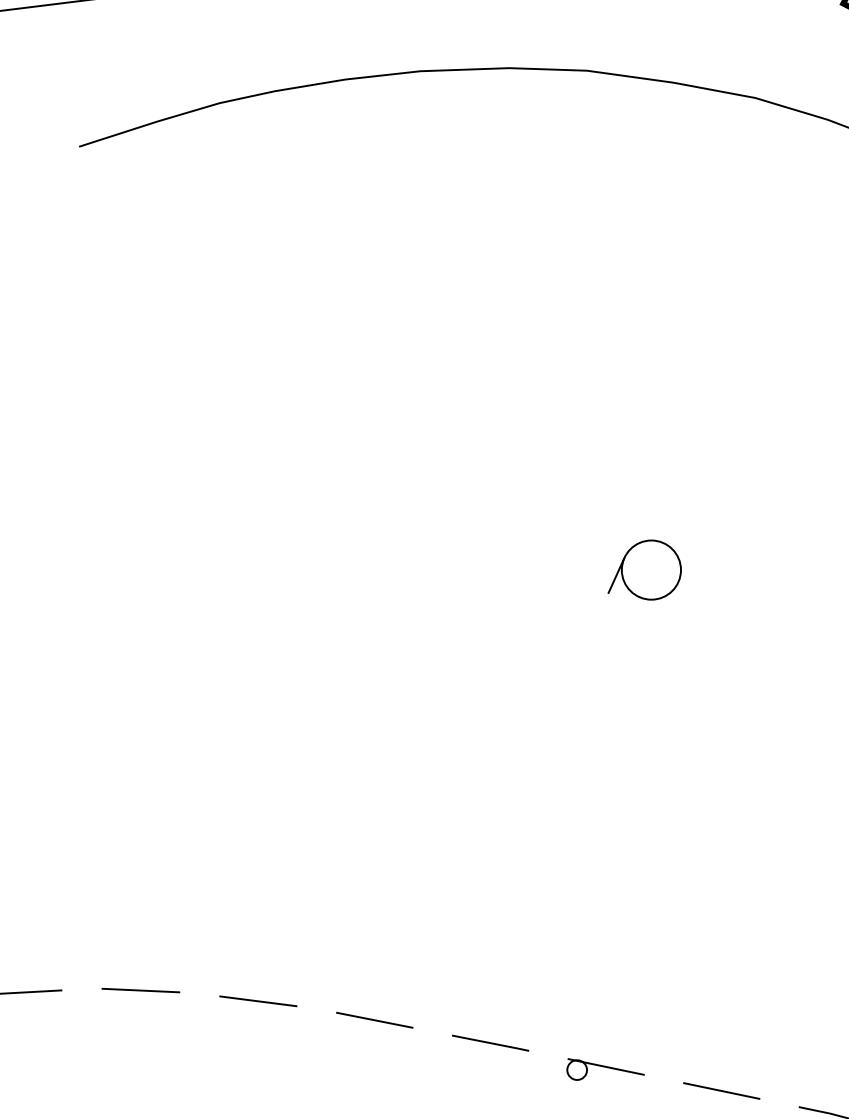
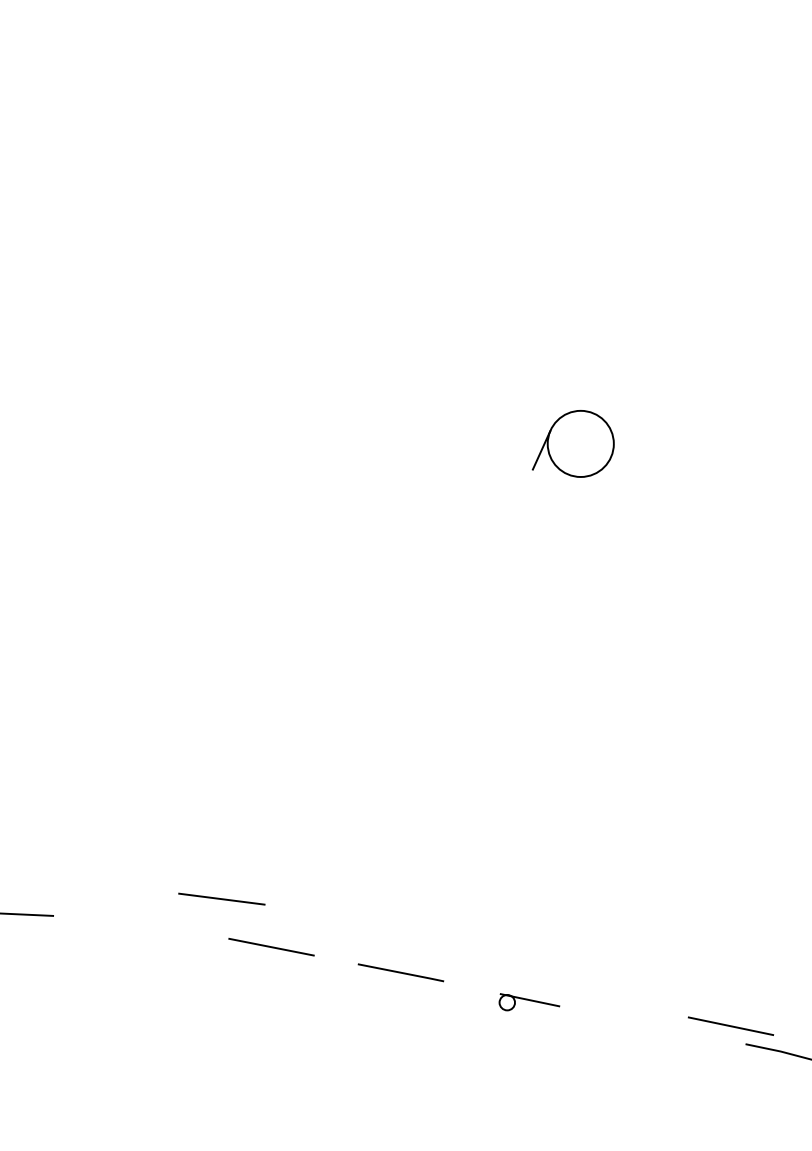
line: (258, 1001) -> (222, 899), moved
part: (605, 1069) -> (529, 1002), size x0.7
line: (721, 1090) -> (730, 1025), moved

